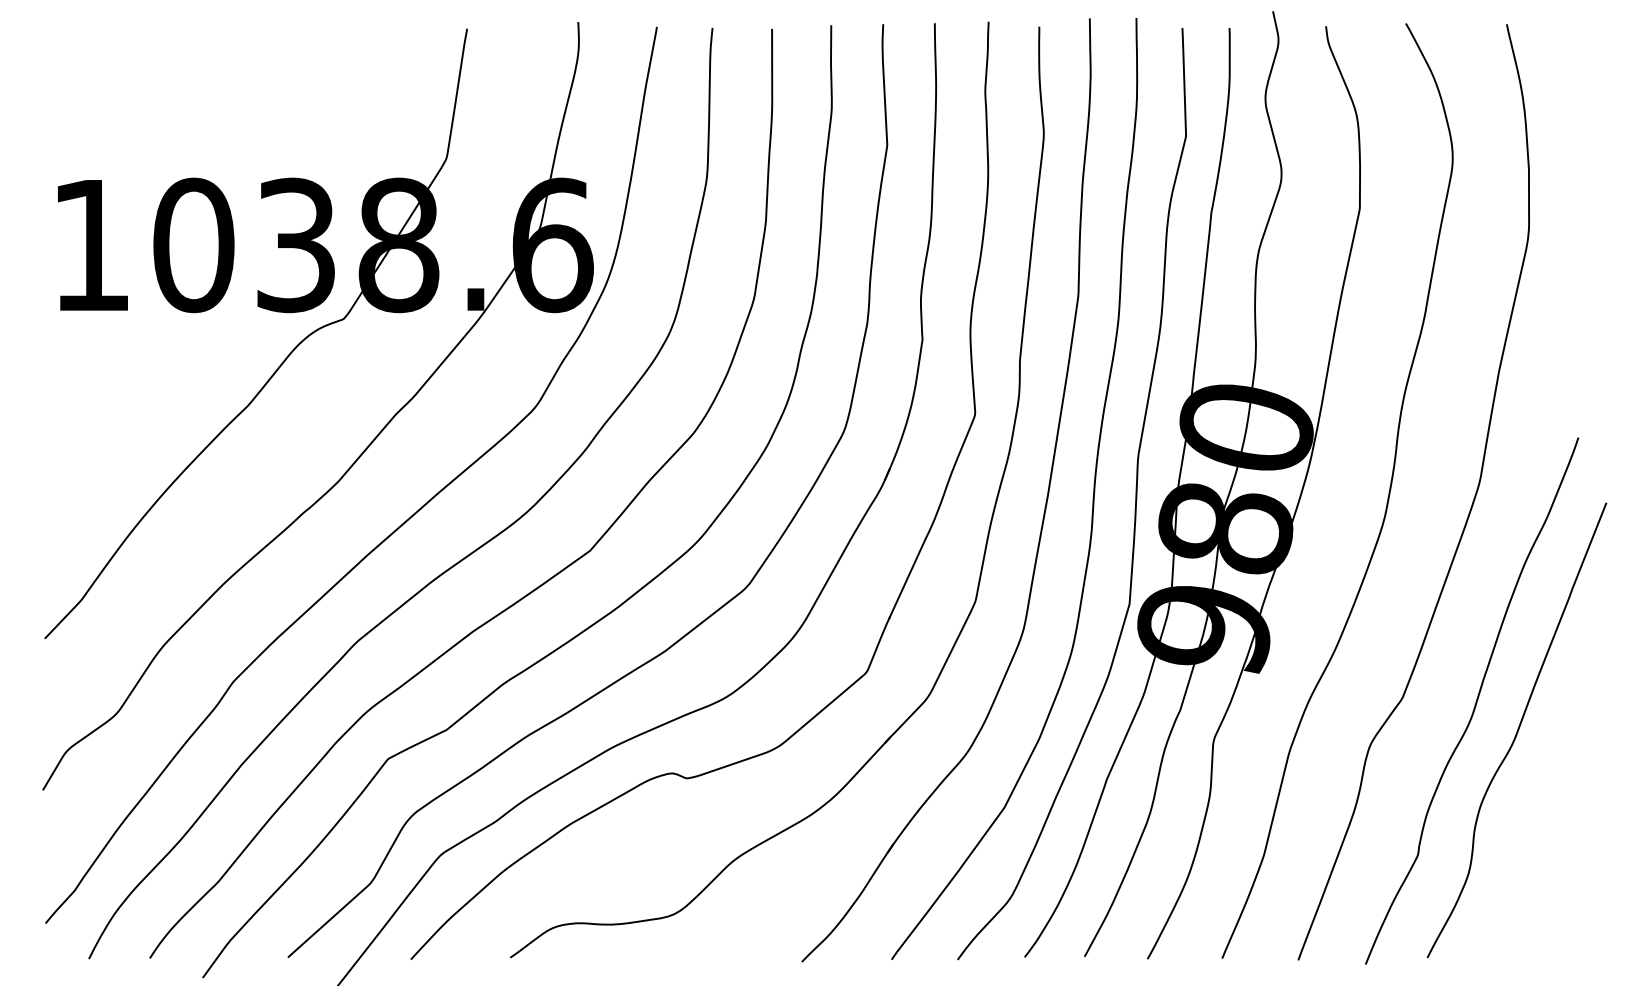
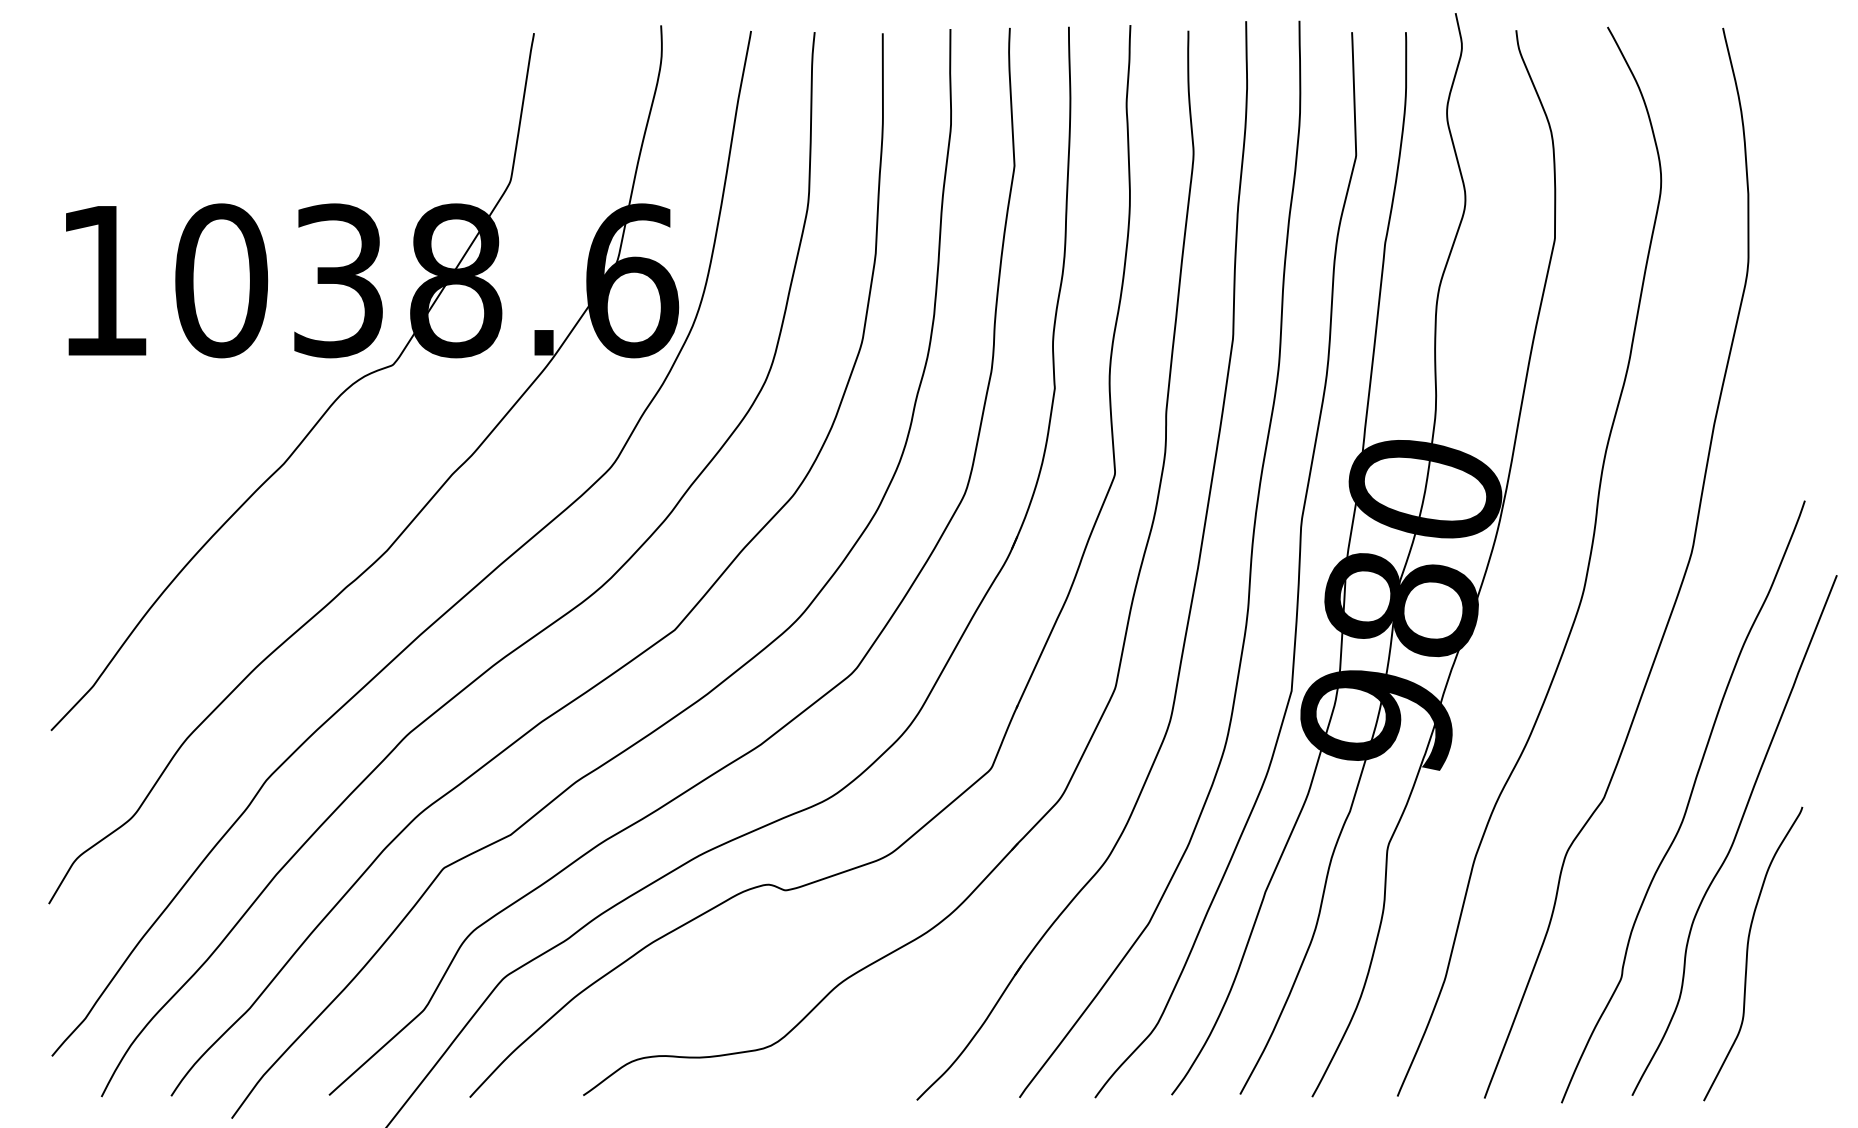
curve: (1528, 833) -> (1747, 953), added

